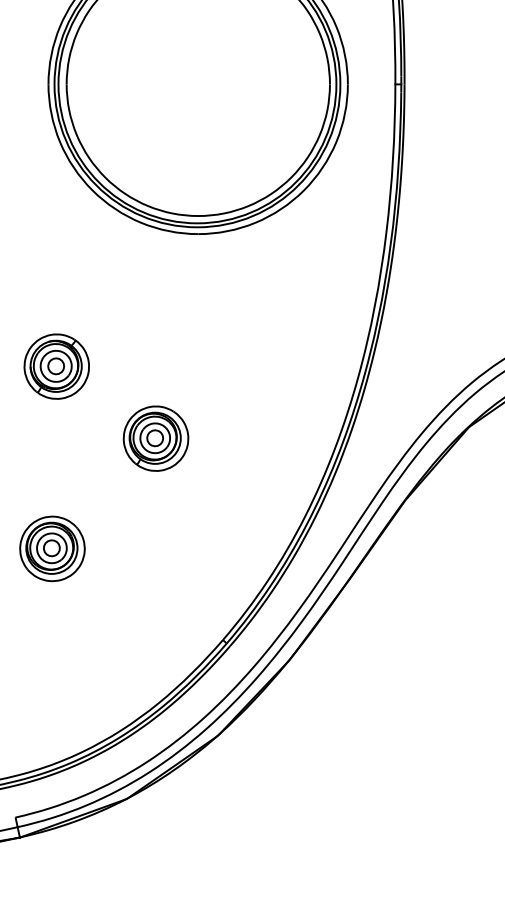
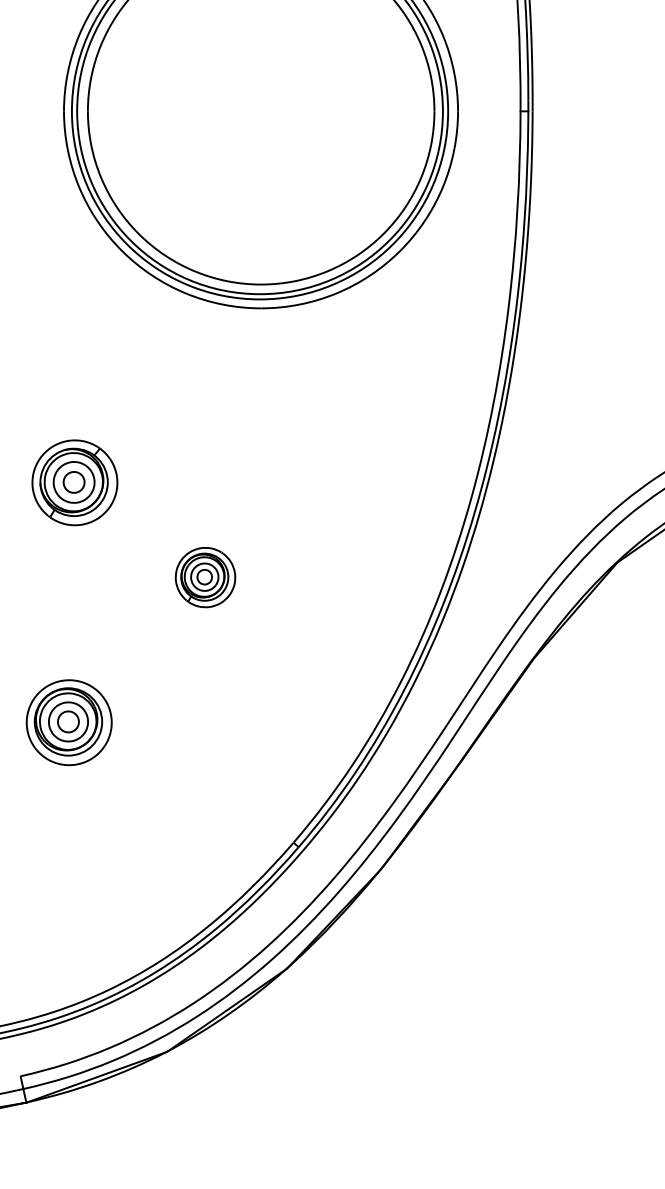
part: (155, 438) -> (204, 577), size x0.7

